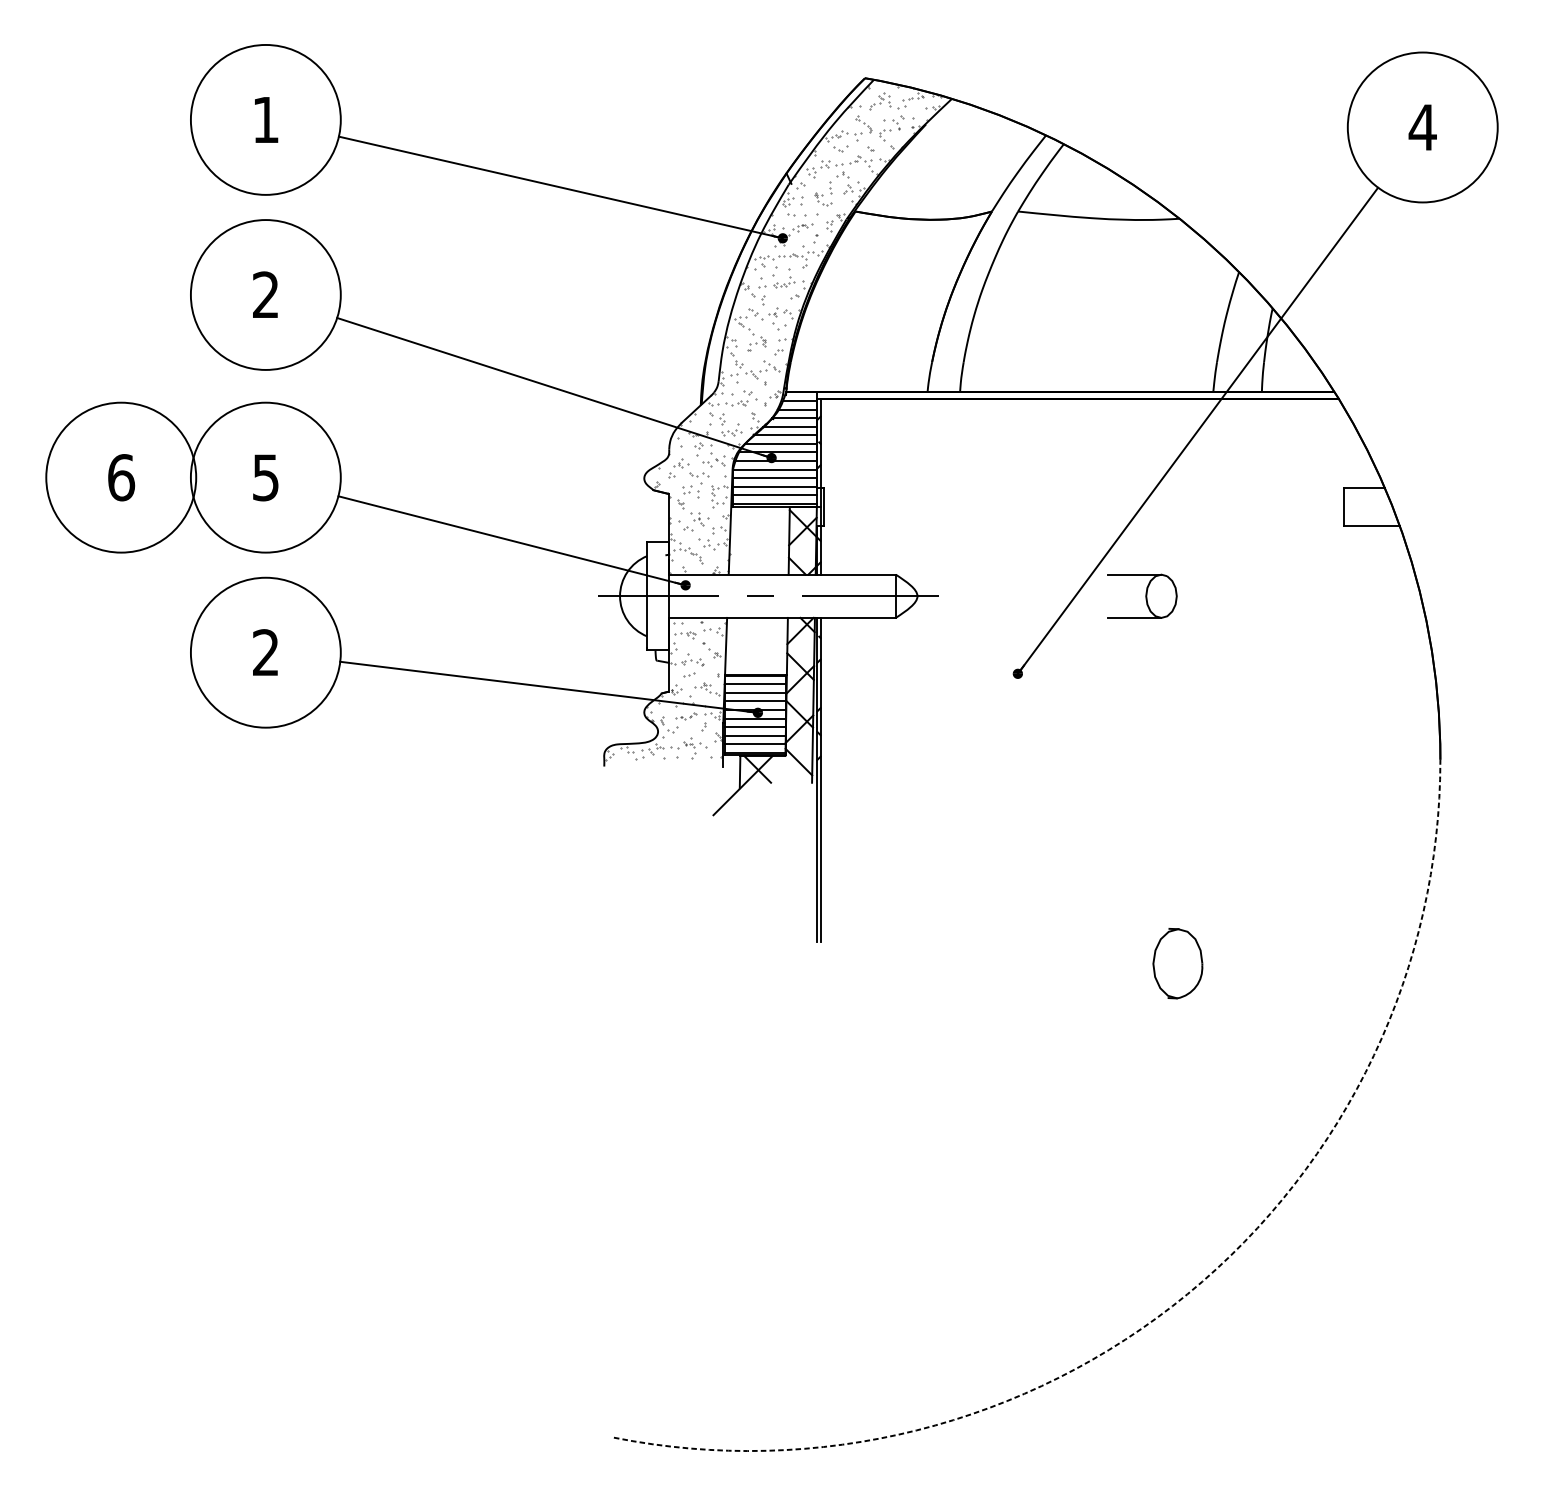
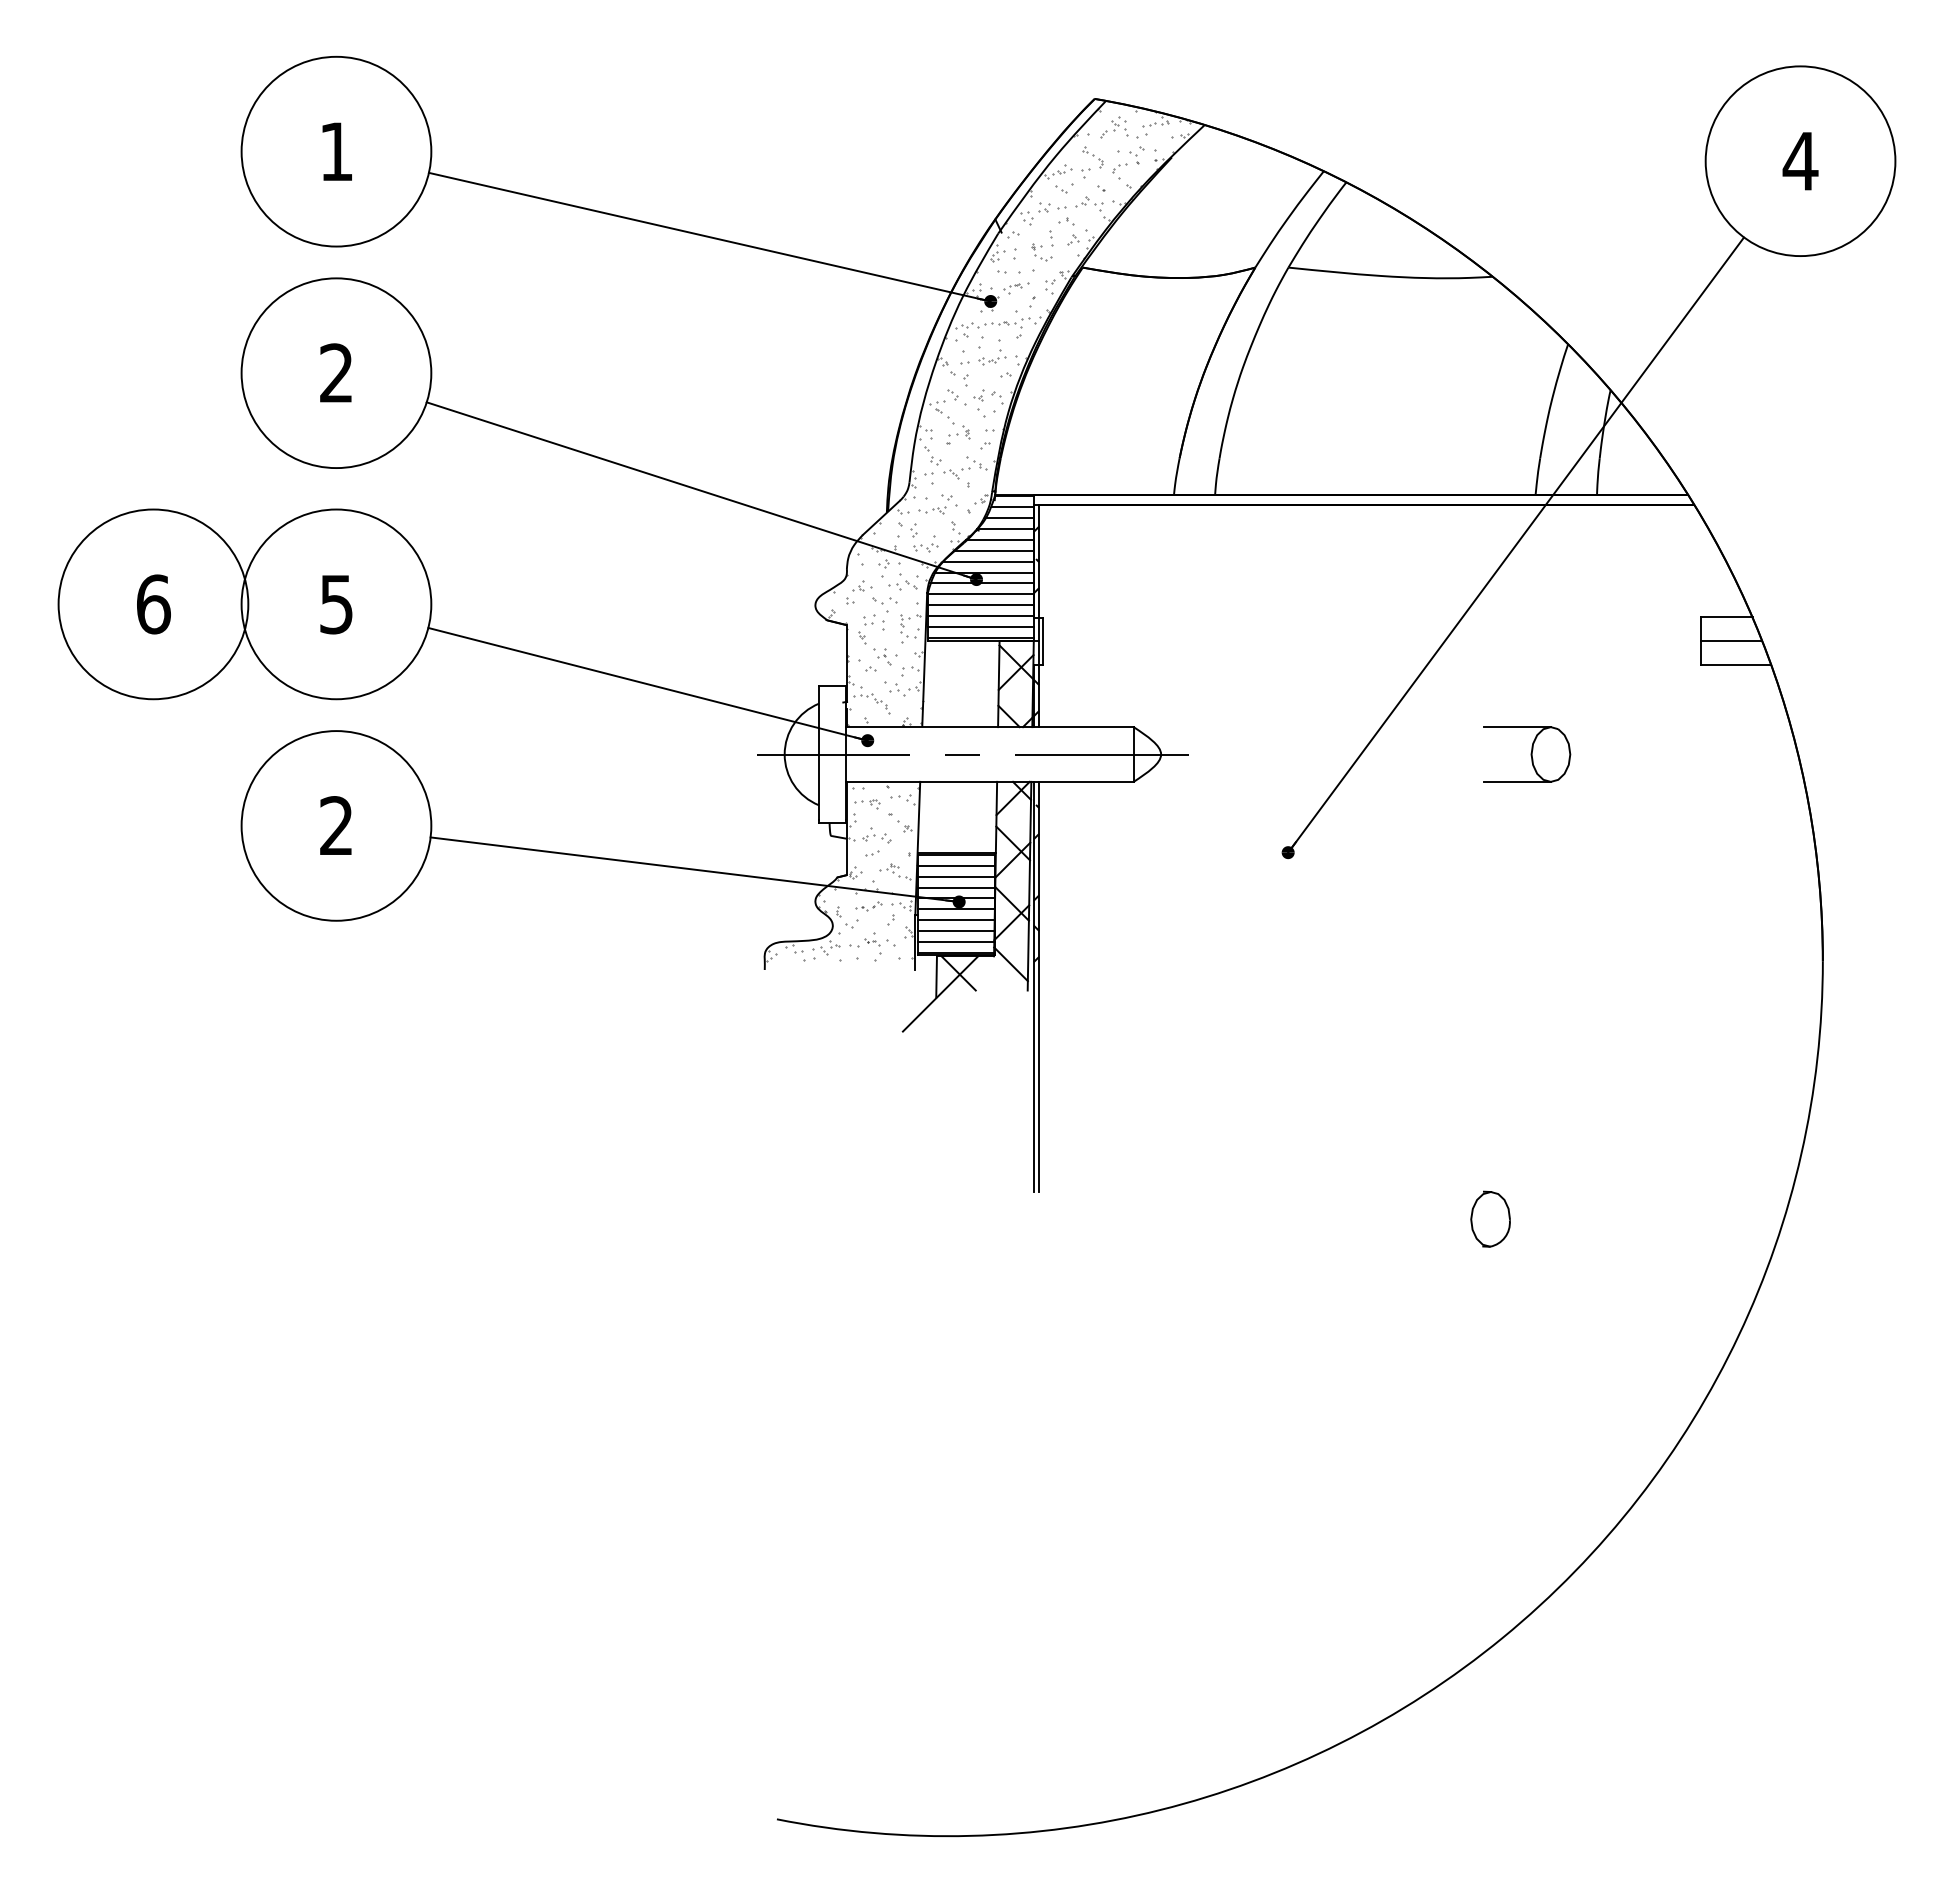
line: (1368, 506) -> (1731, 641), added
part: (1142, 596) -> (1527, 754), moved
part: (1177, 962) -> (1490, 1218), size x0.62
arc: (1187, 1294) -> (1502, 1637), dashed -> solid

